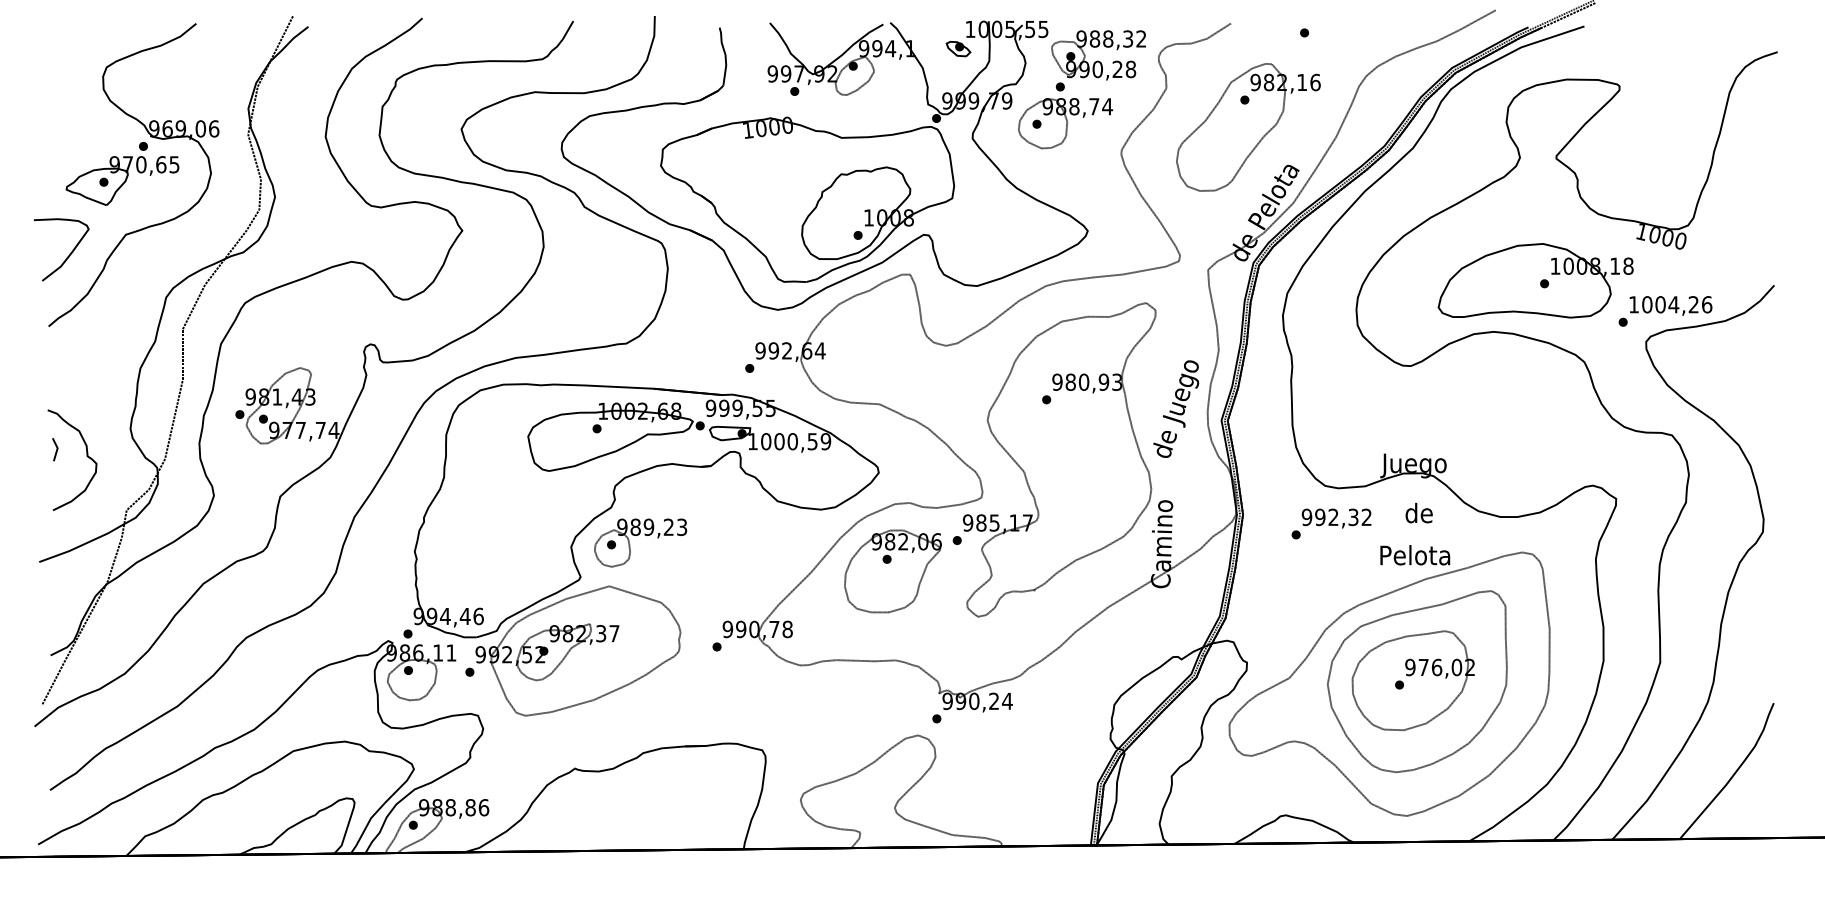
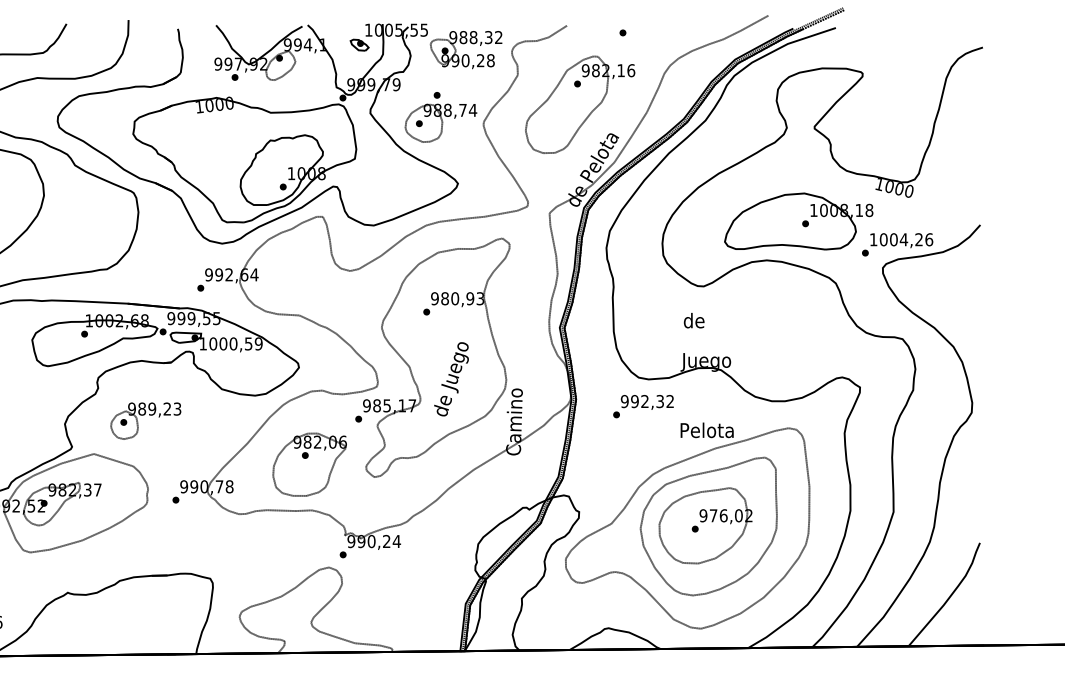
part: (1065, 115) -> (441, 117), moved
text: (1176, 408) -> (451, 378), moved
text: (1418, 512) -> (693, 320), moved
part: (638, 535) -> (144, 415), moved
part: (892, 571) -> (309, 464), moved

